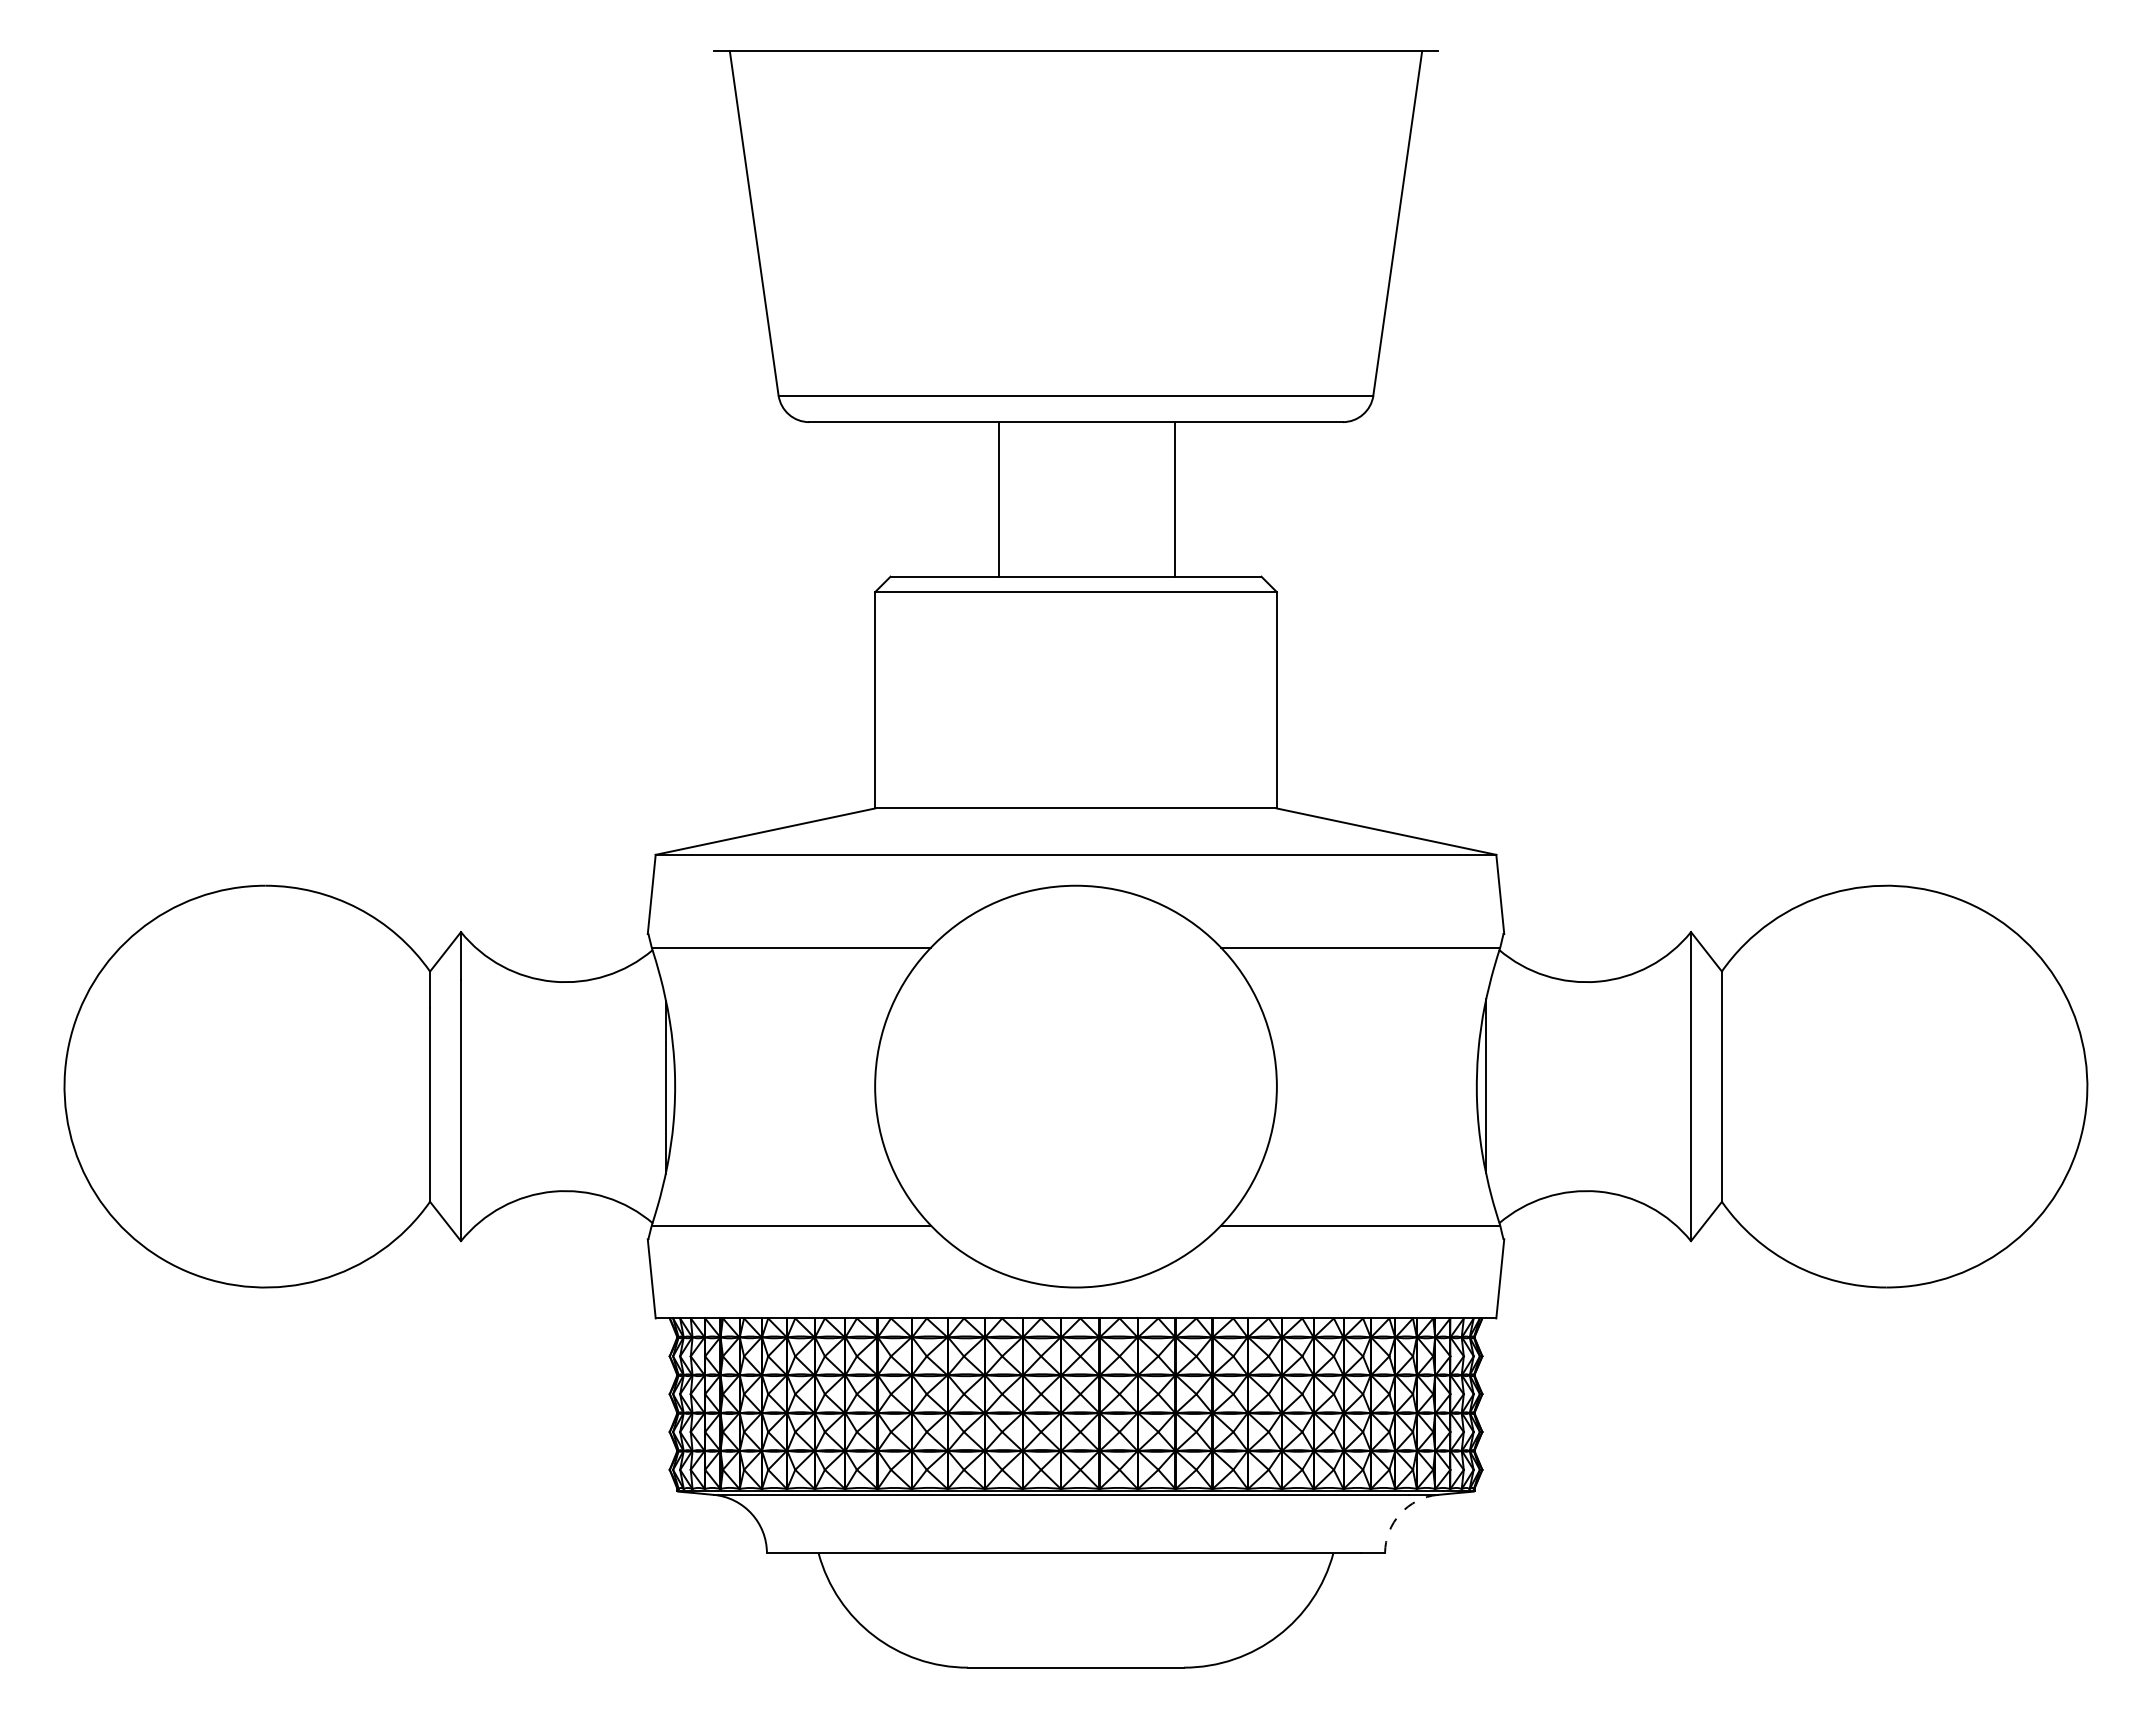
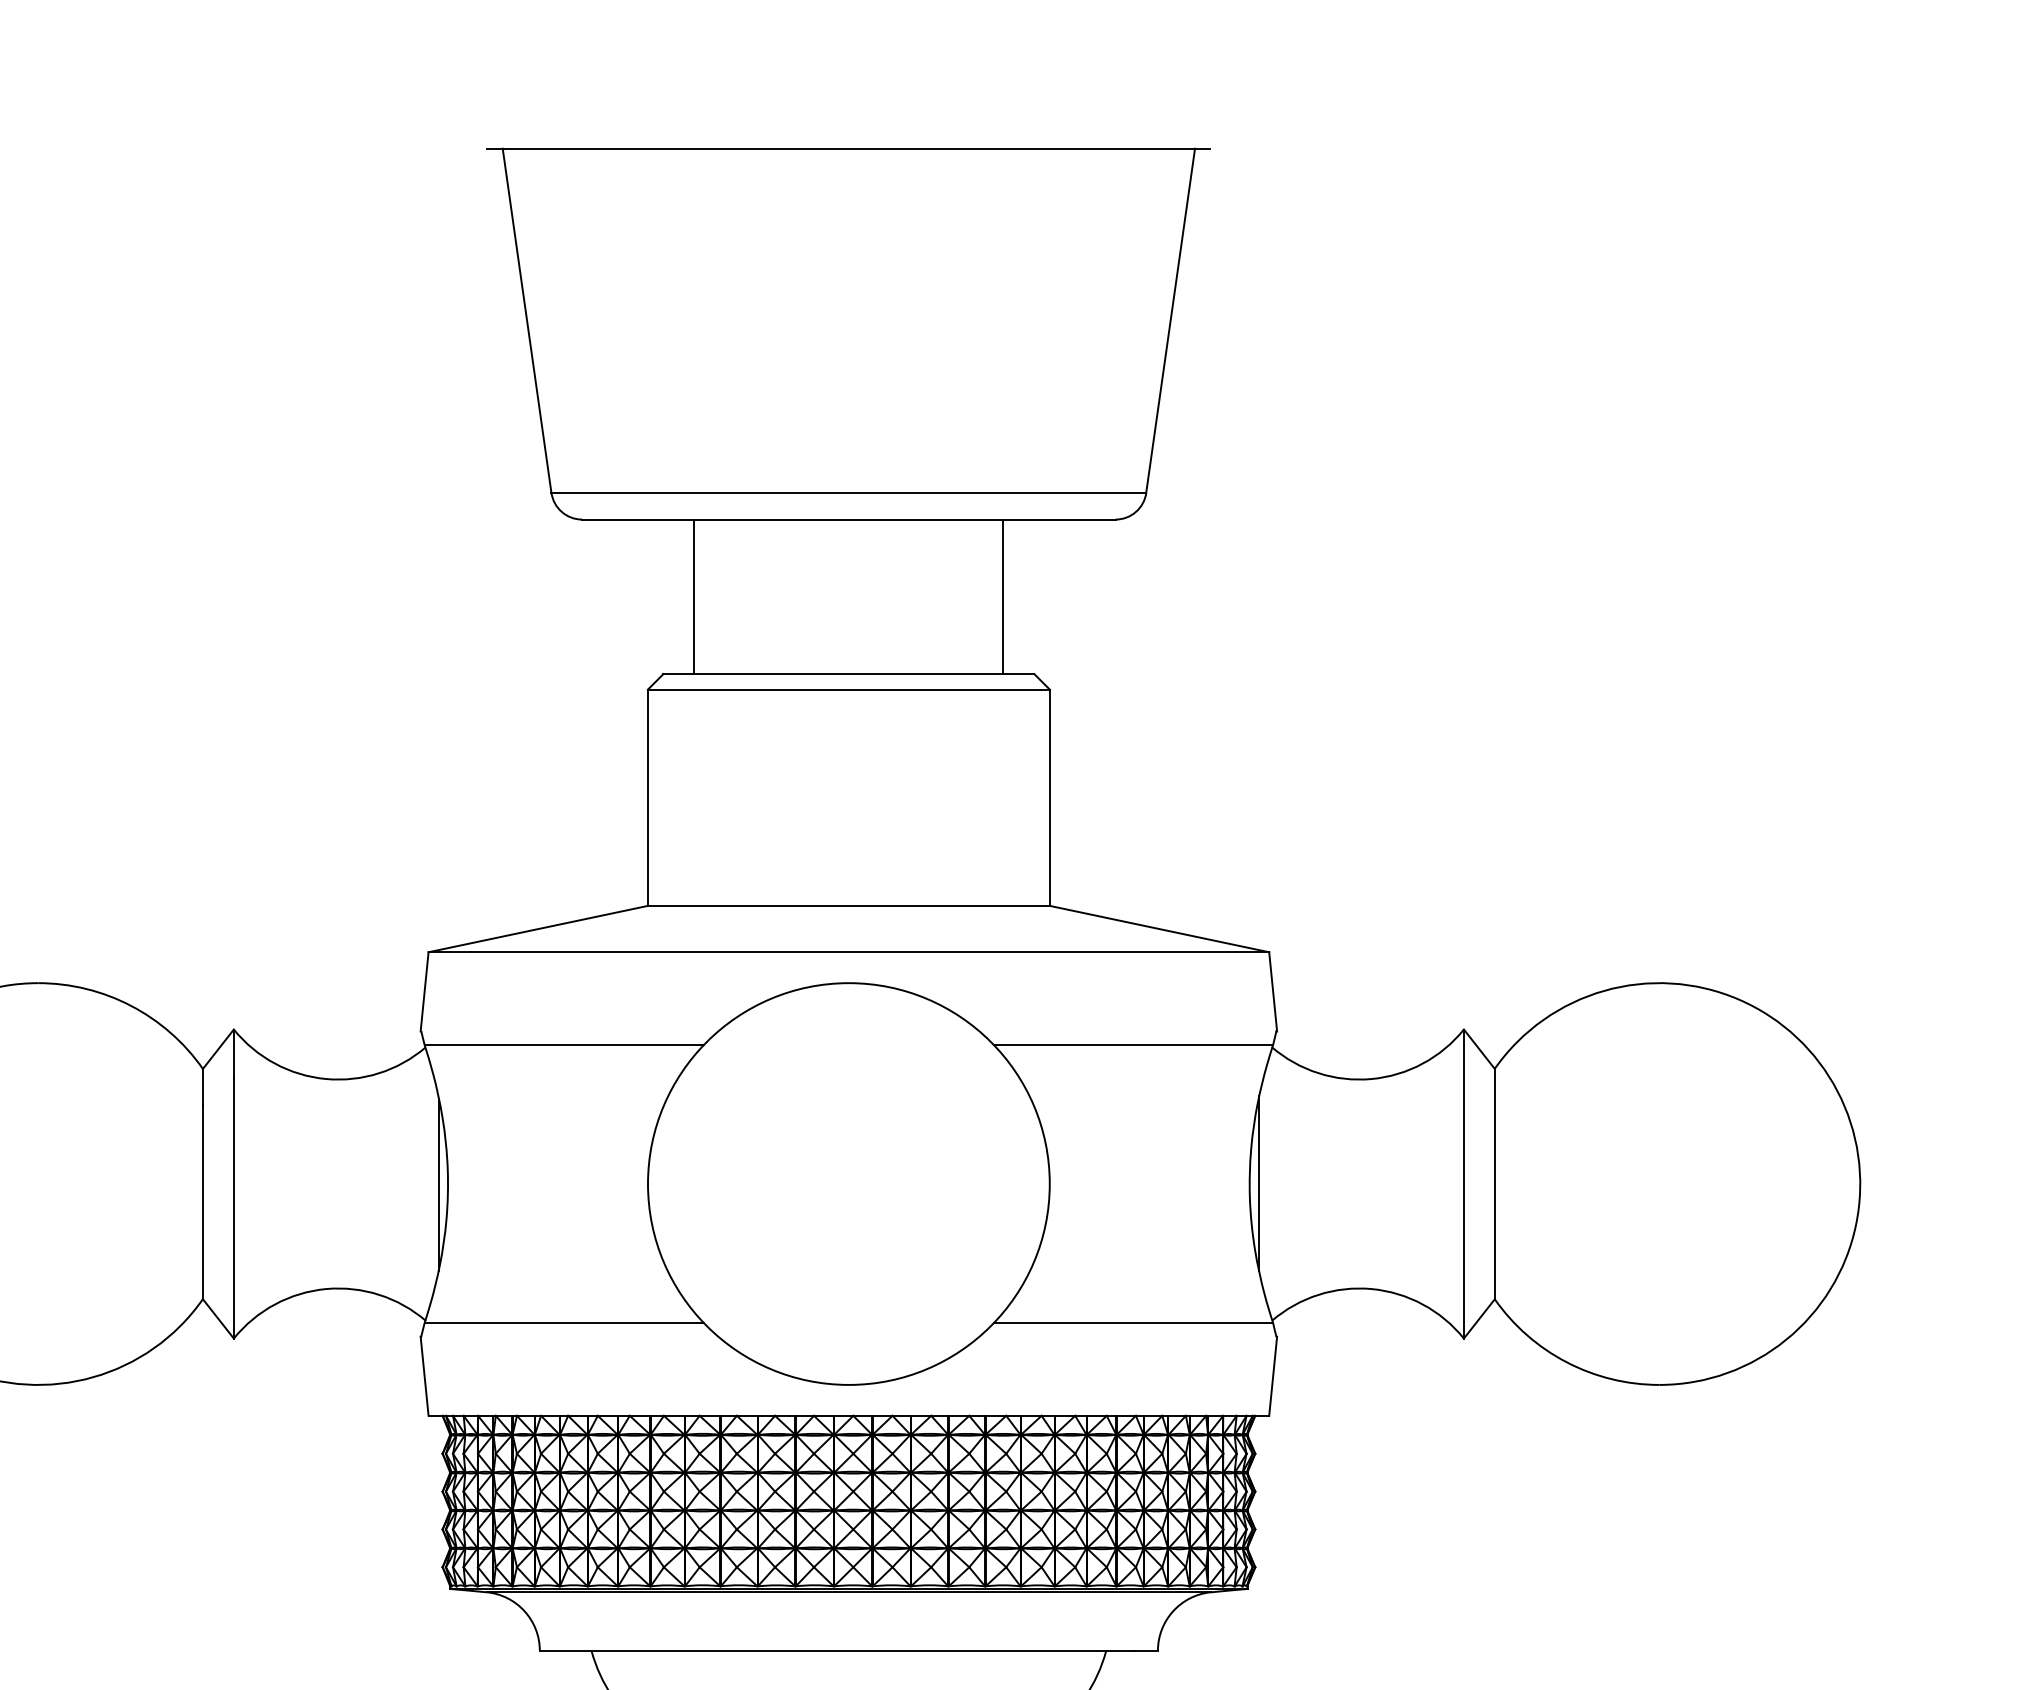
line: (998, 499) -> (694, 596), moved
line: (1174, 499) -> (1003, 596), moved
arc: (1400, 1513) -> (1173, 1610), dashed -> solid

